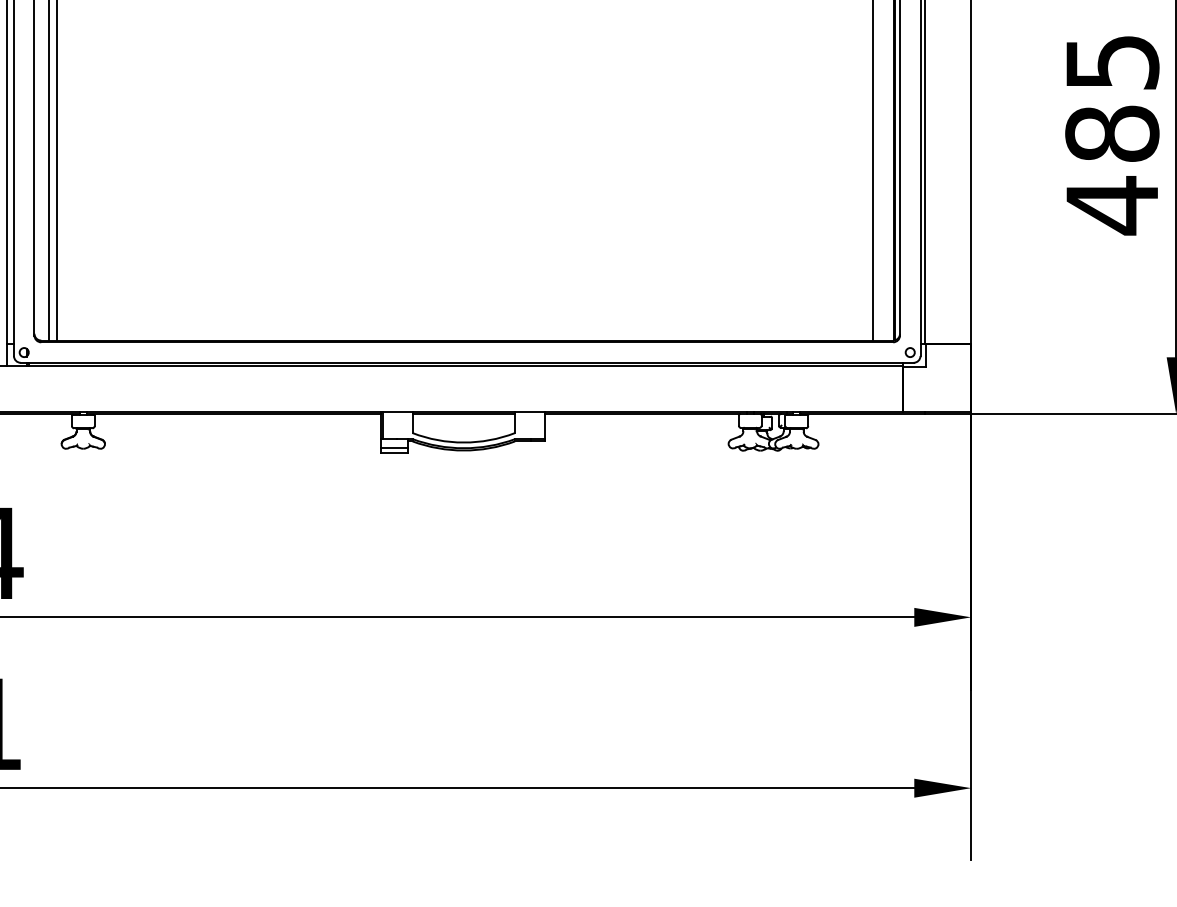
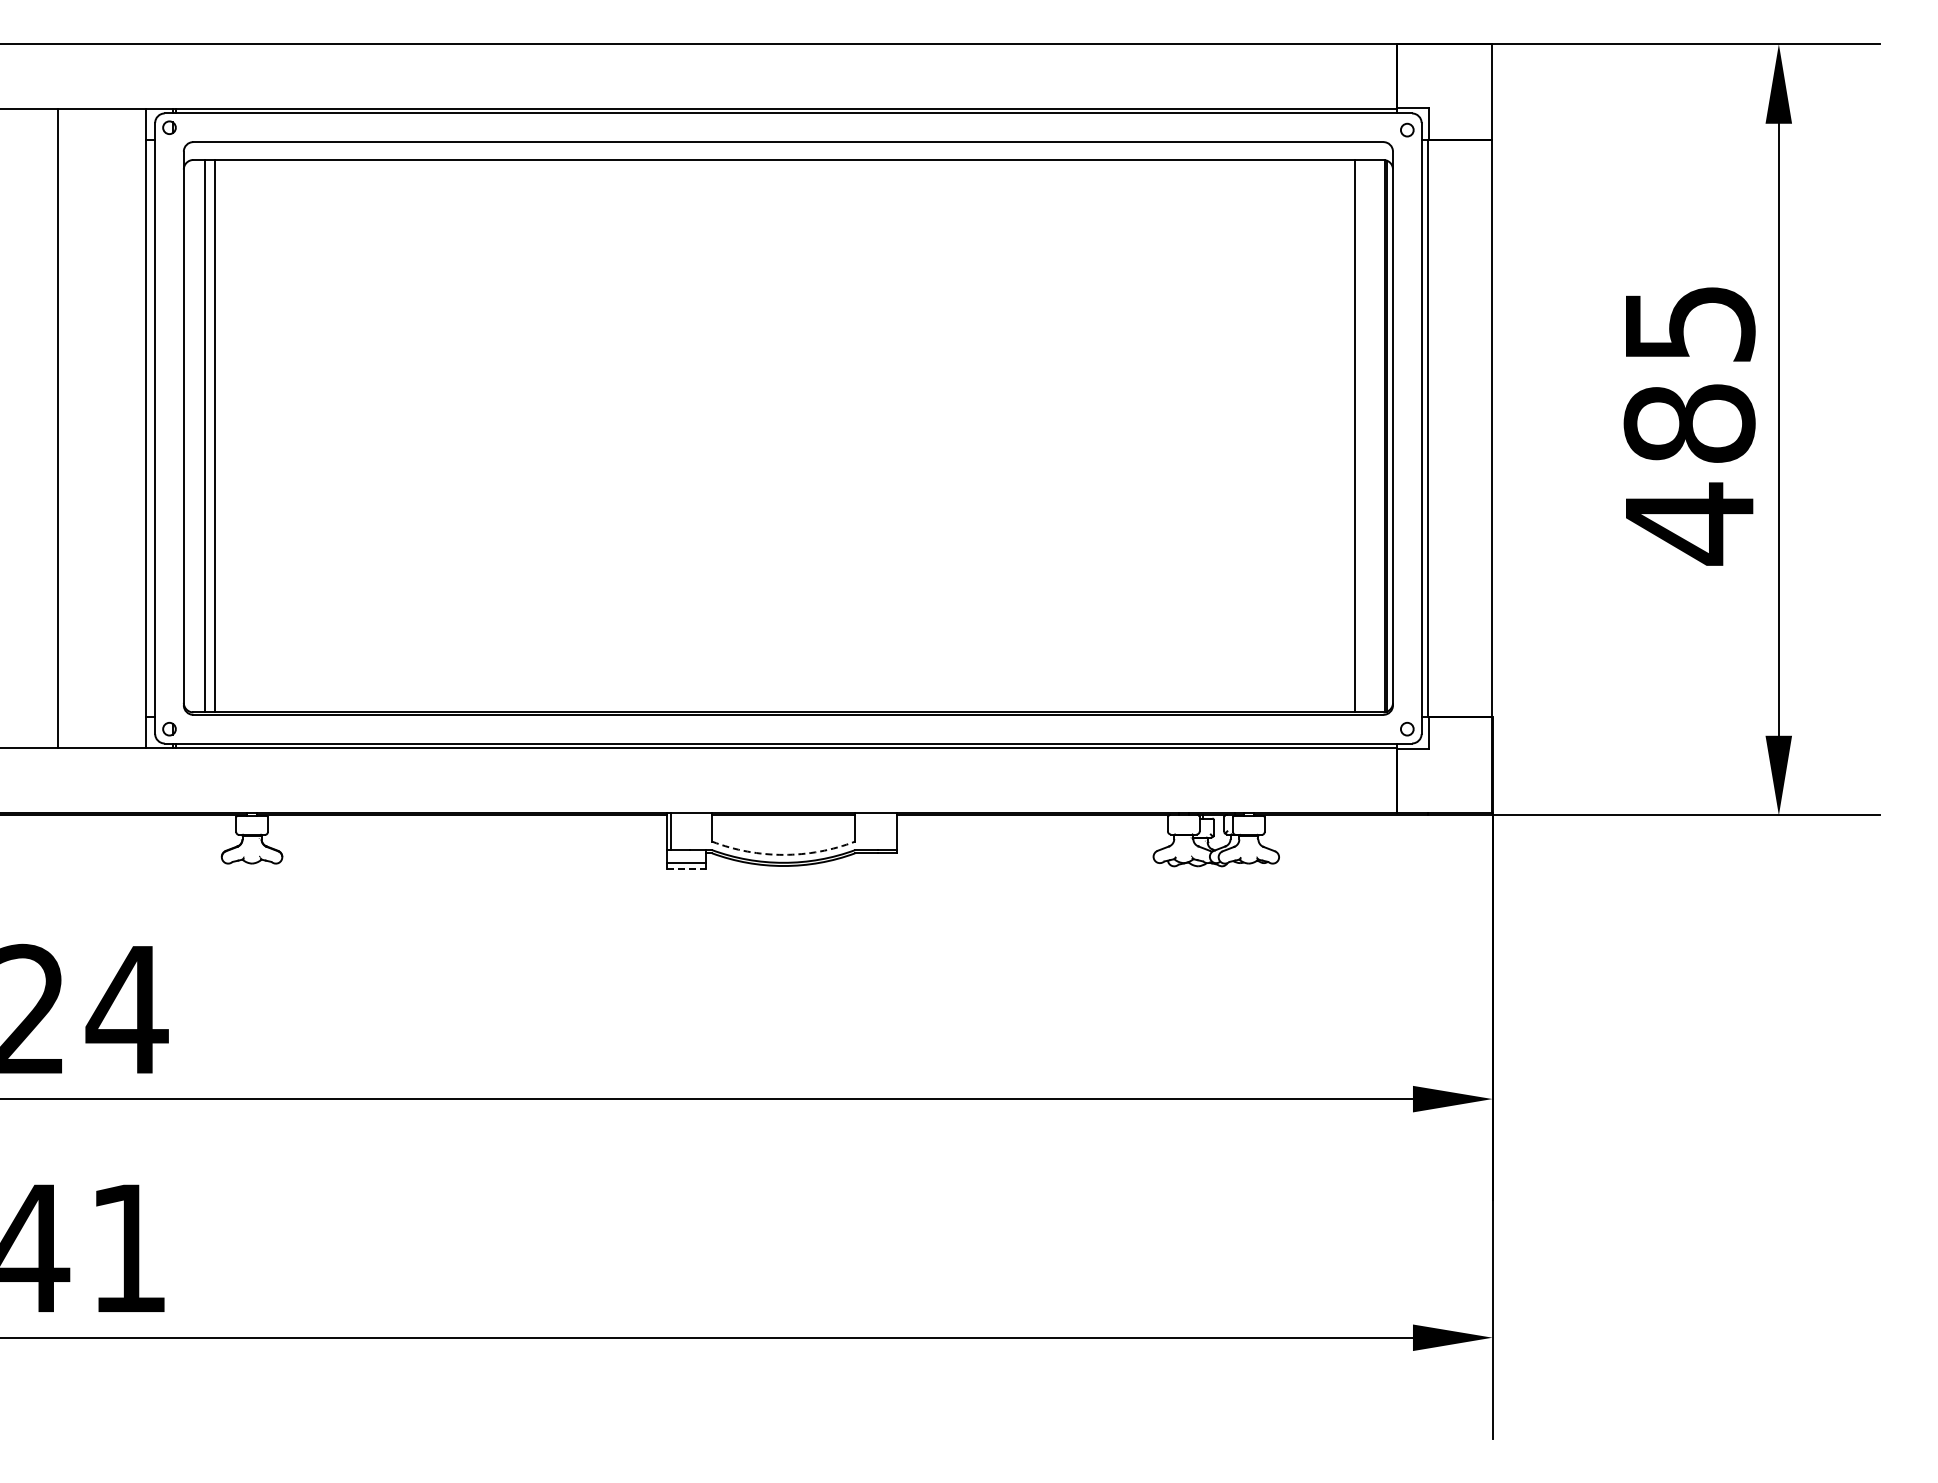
arc: (463, 442) -> (783, 854), solid -> dashed
line: (395, 453) -> (687, 869), solid -> dashed

